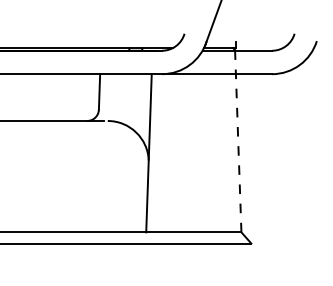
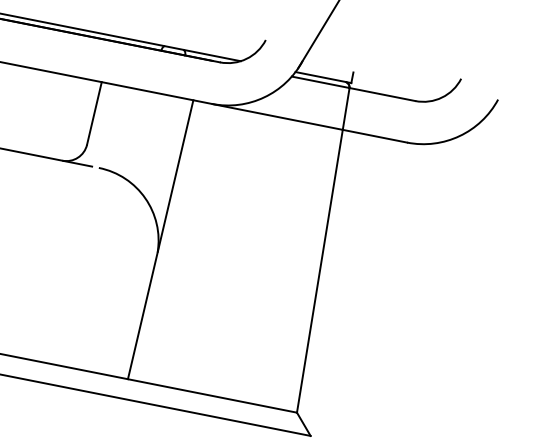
line: (238, 141) -> (323, 250), dashed -> solid

